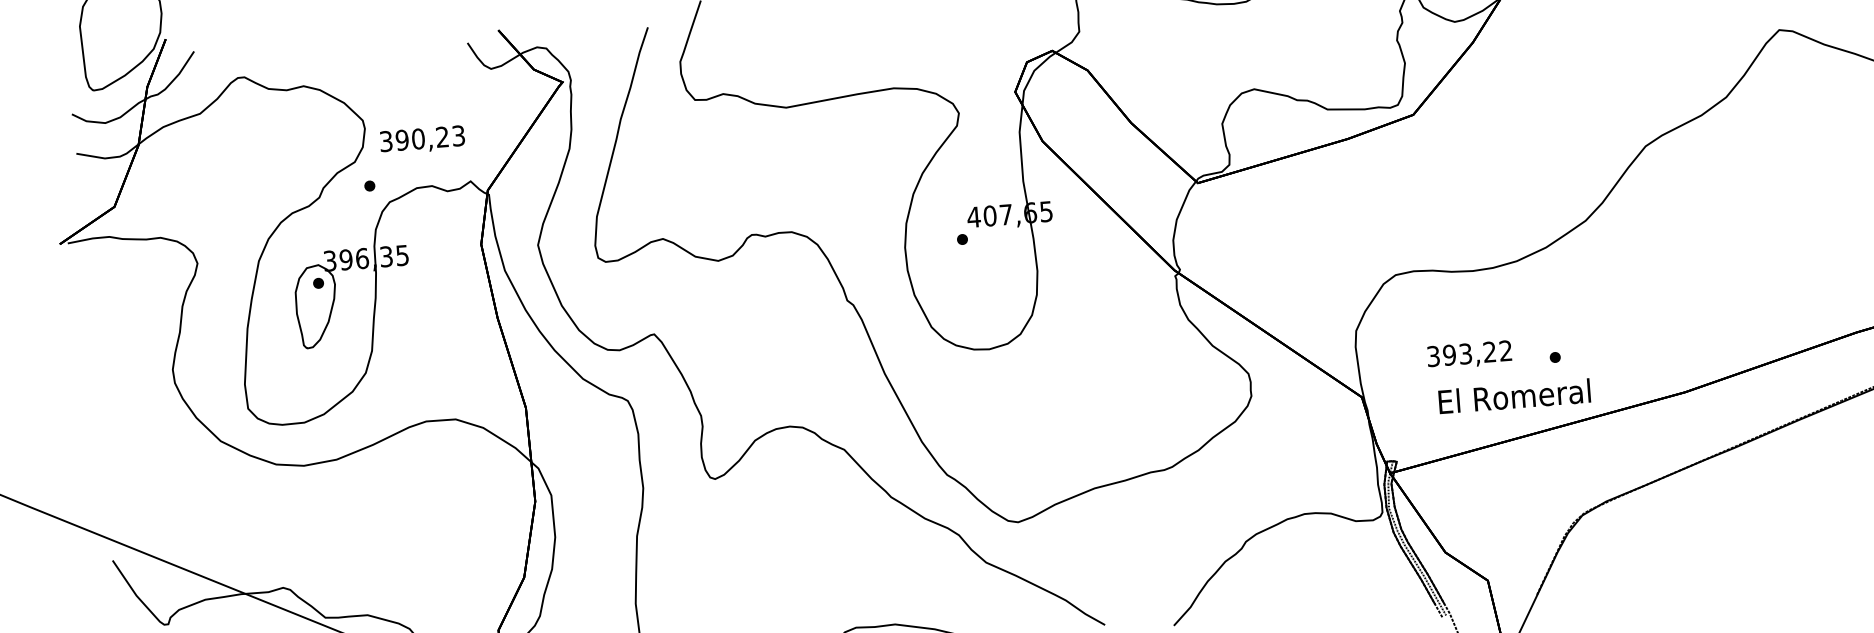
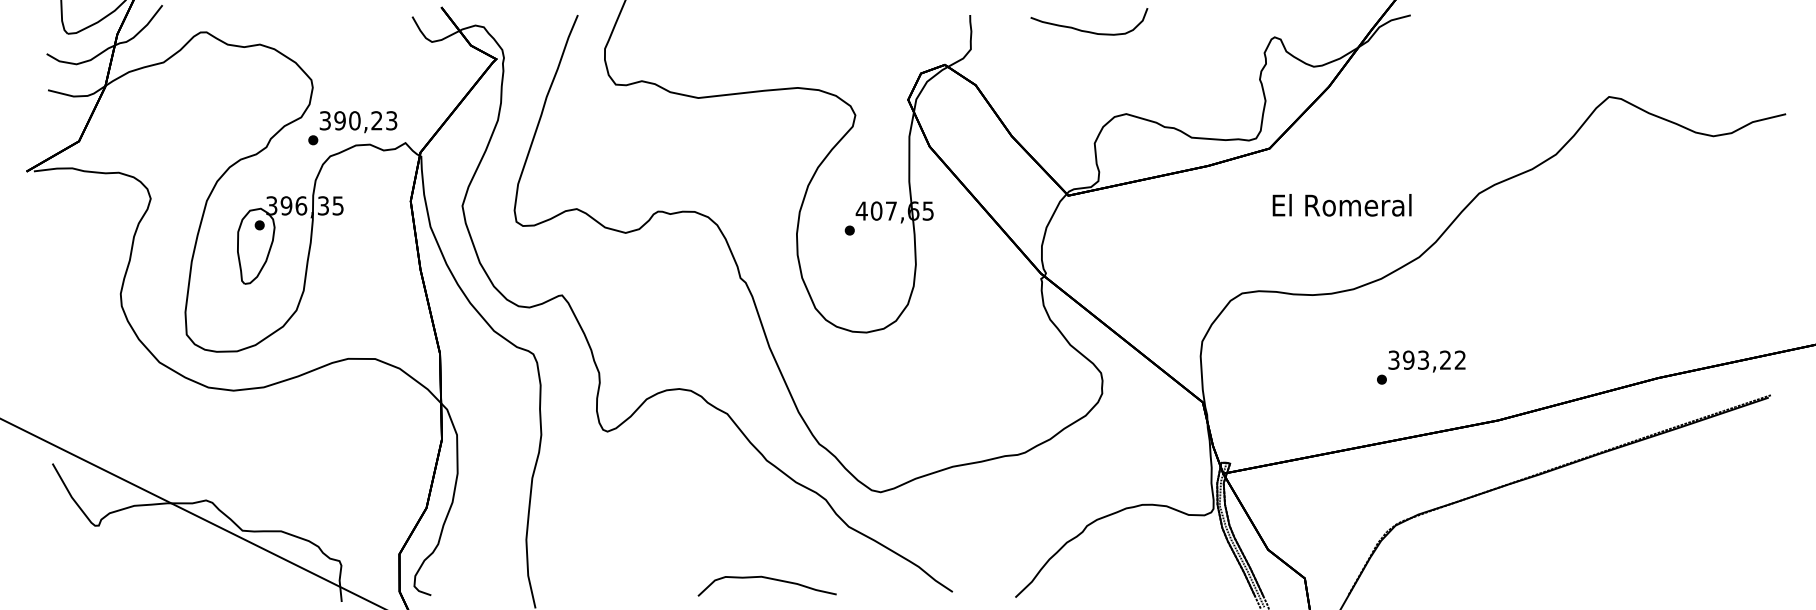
text: (422, 140) -> (358, 122), moved
text: (1469, 355) -> (1426, 361), moved
text: (1513, 396) -> (1341, 205), moved

